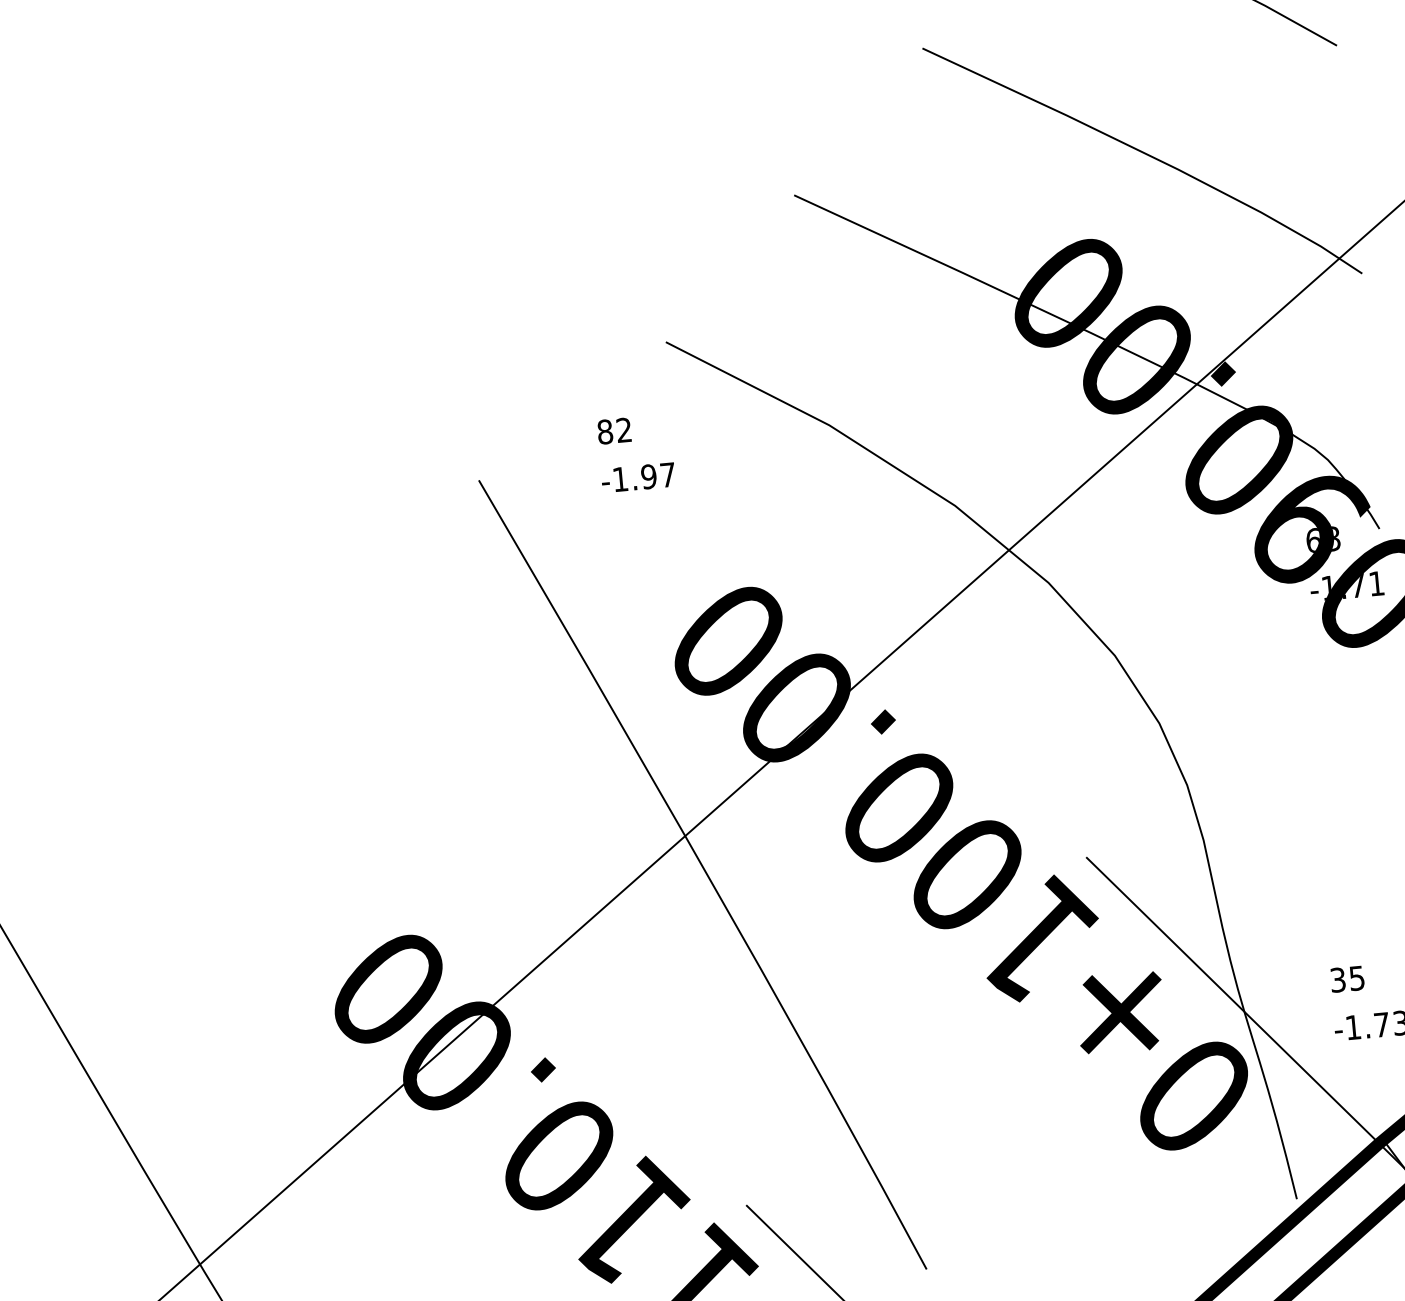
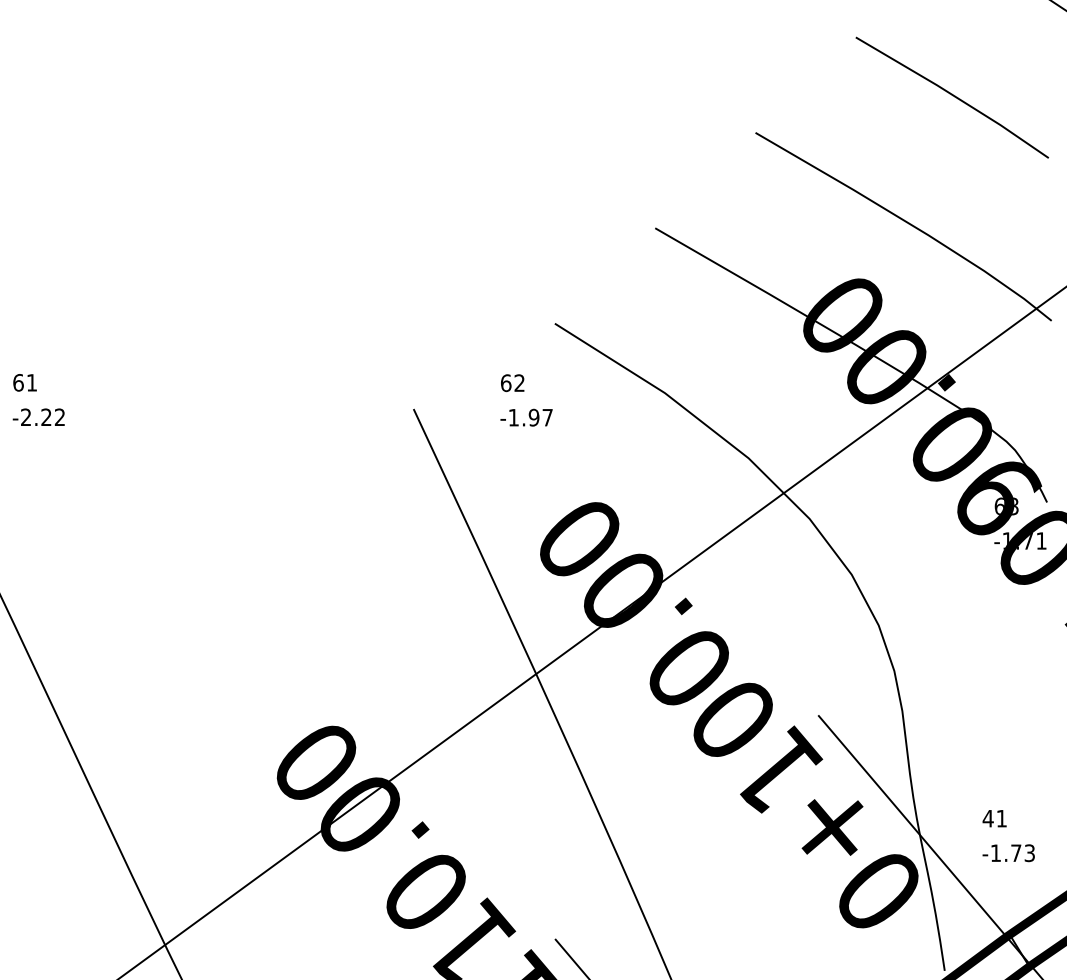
text: (604, 431) -> (505, 382), 82 -> 62
text: (1346, 979) -> (994, 818), 35 -> 41

